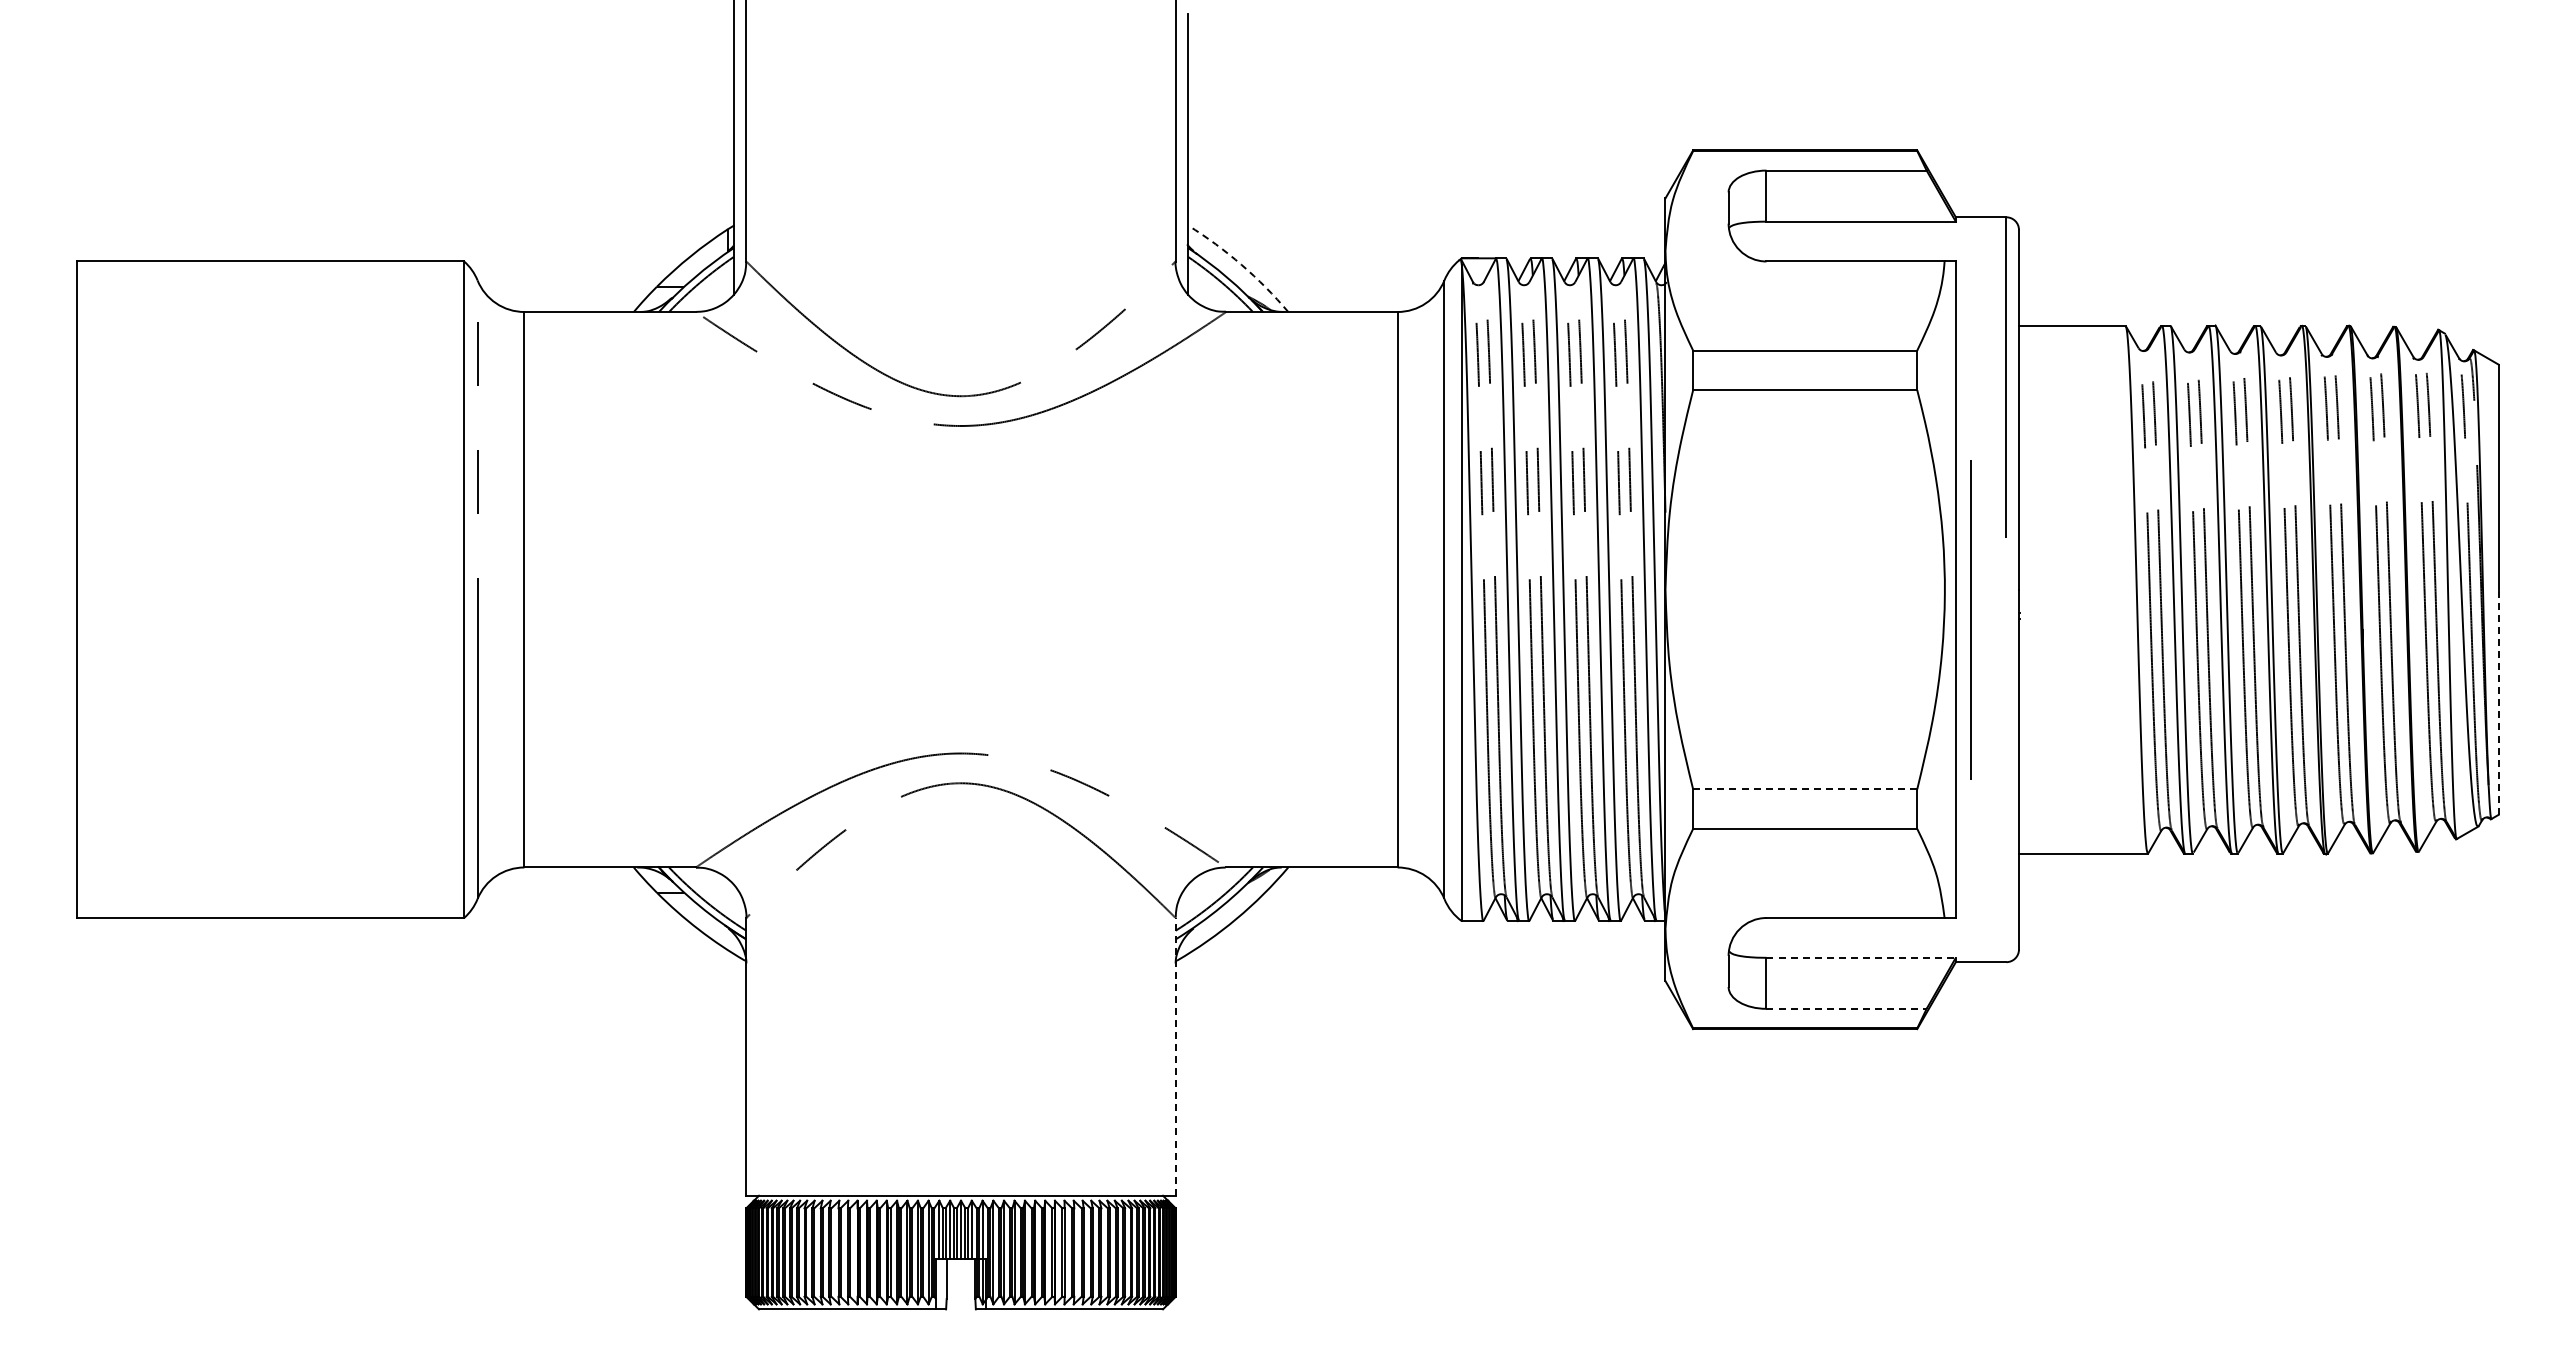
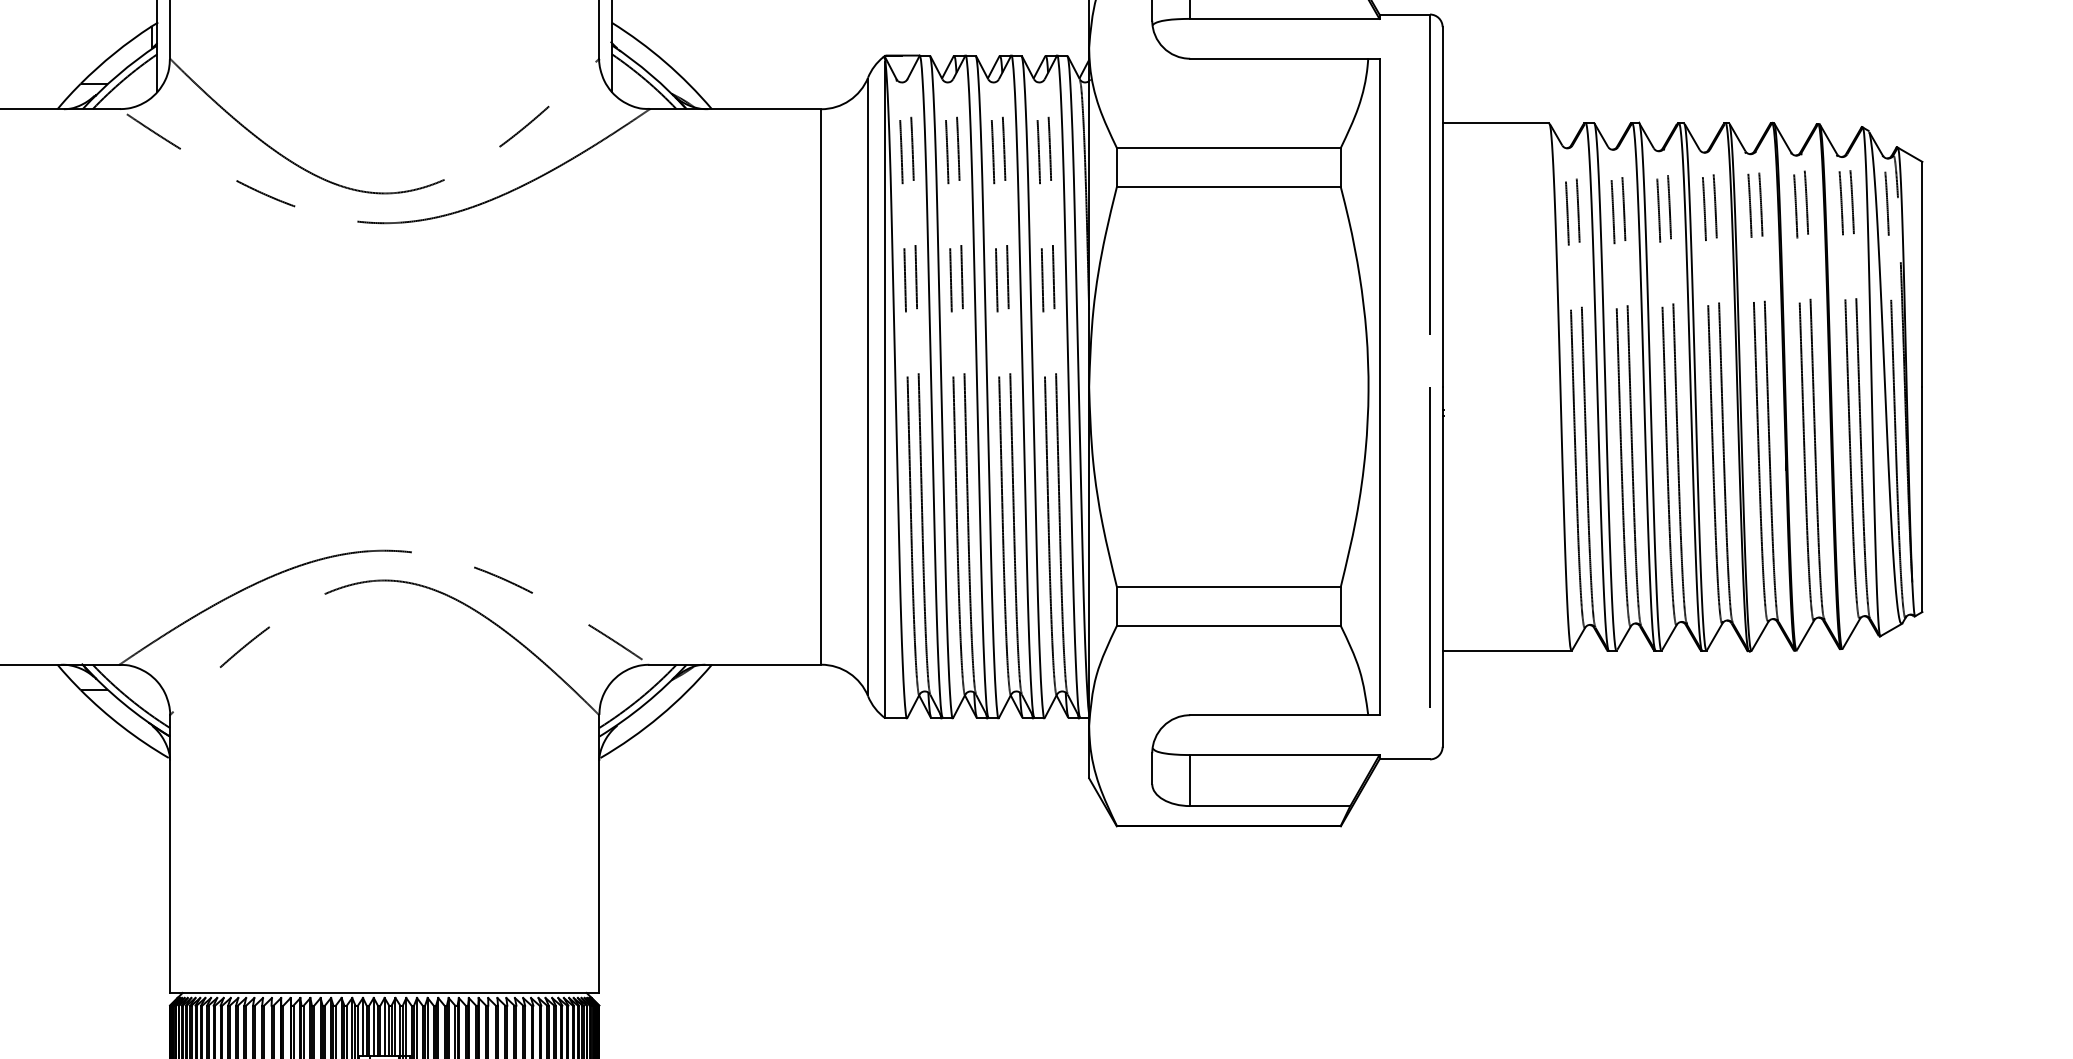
arc: (1241, 264) -> (665, 61), dashed -> solid
line: (1970, 619) -> (1429, 546), moved
line: (2498, 702) -> (1922, 499), dashed -> solid
line: (1804, 789) -> (1228, 586), dashed -> solid
line: (1861, 957) -> (1285, 754), dashed -> solid
line: (1847, 1008) -> (1271, 805), dashed -> solid
line: (1175, 1056) -> (599, 853), dashed -> solid

